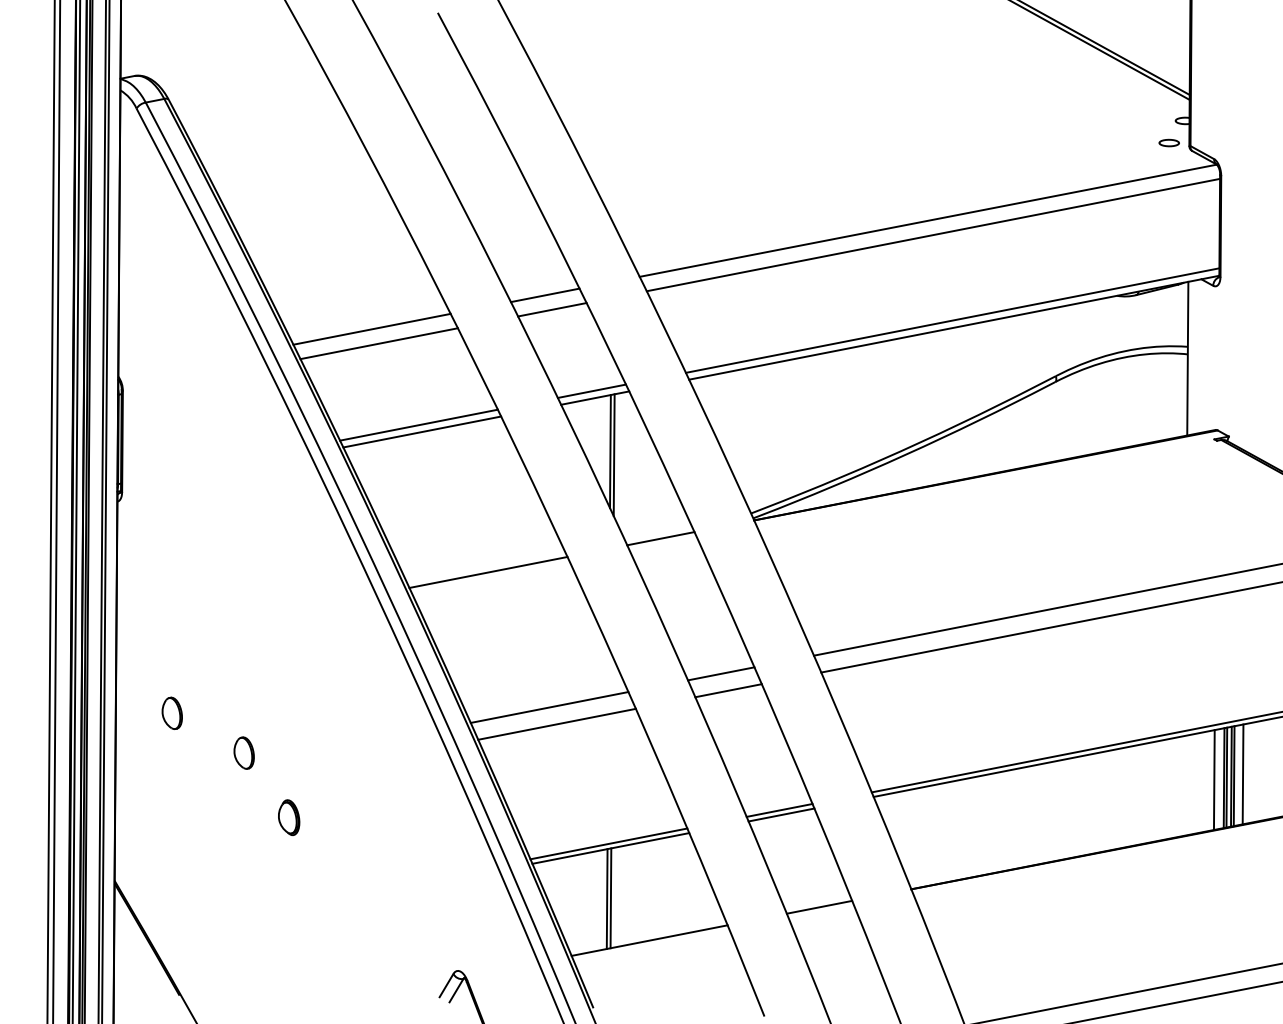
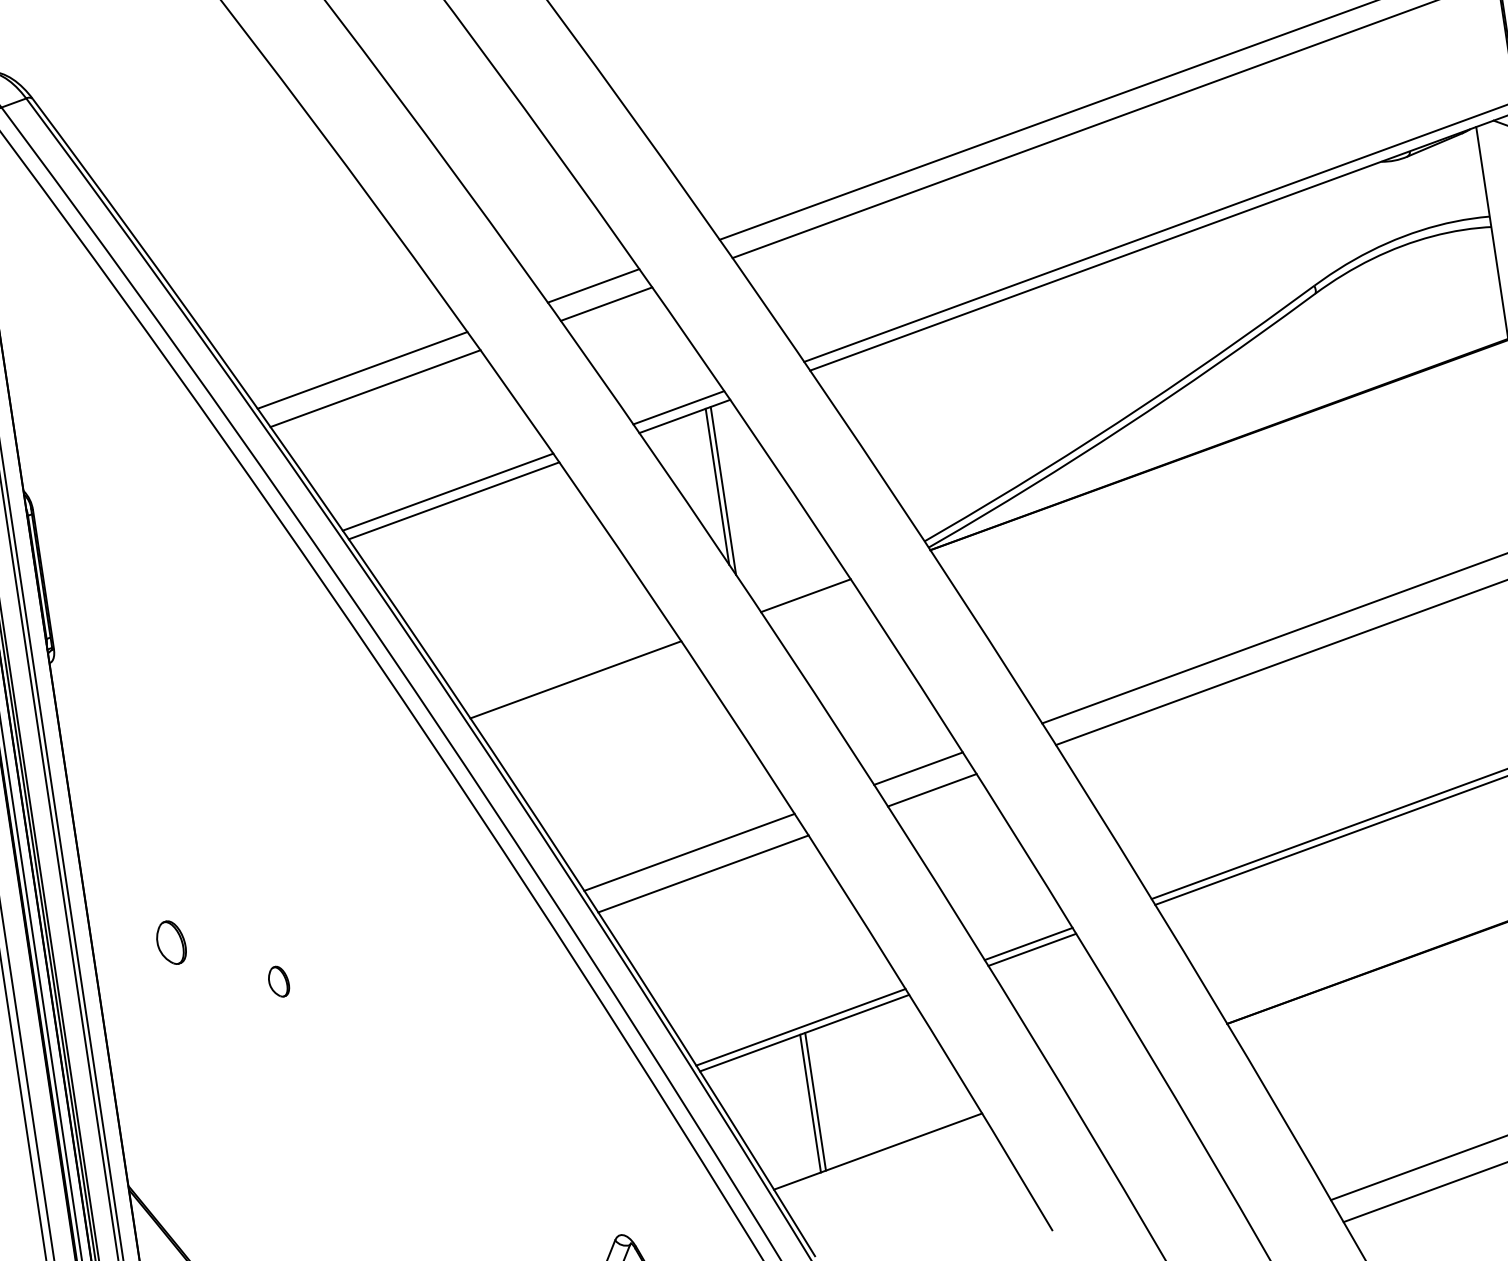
part: (243, 752) -> (277, 981), size x0.7
part: (289, 817) -> (355, 1060), removed
line: (819, 906) -> (1104, 1067), removed

